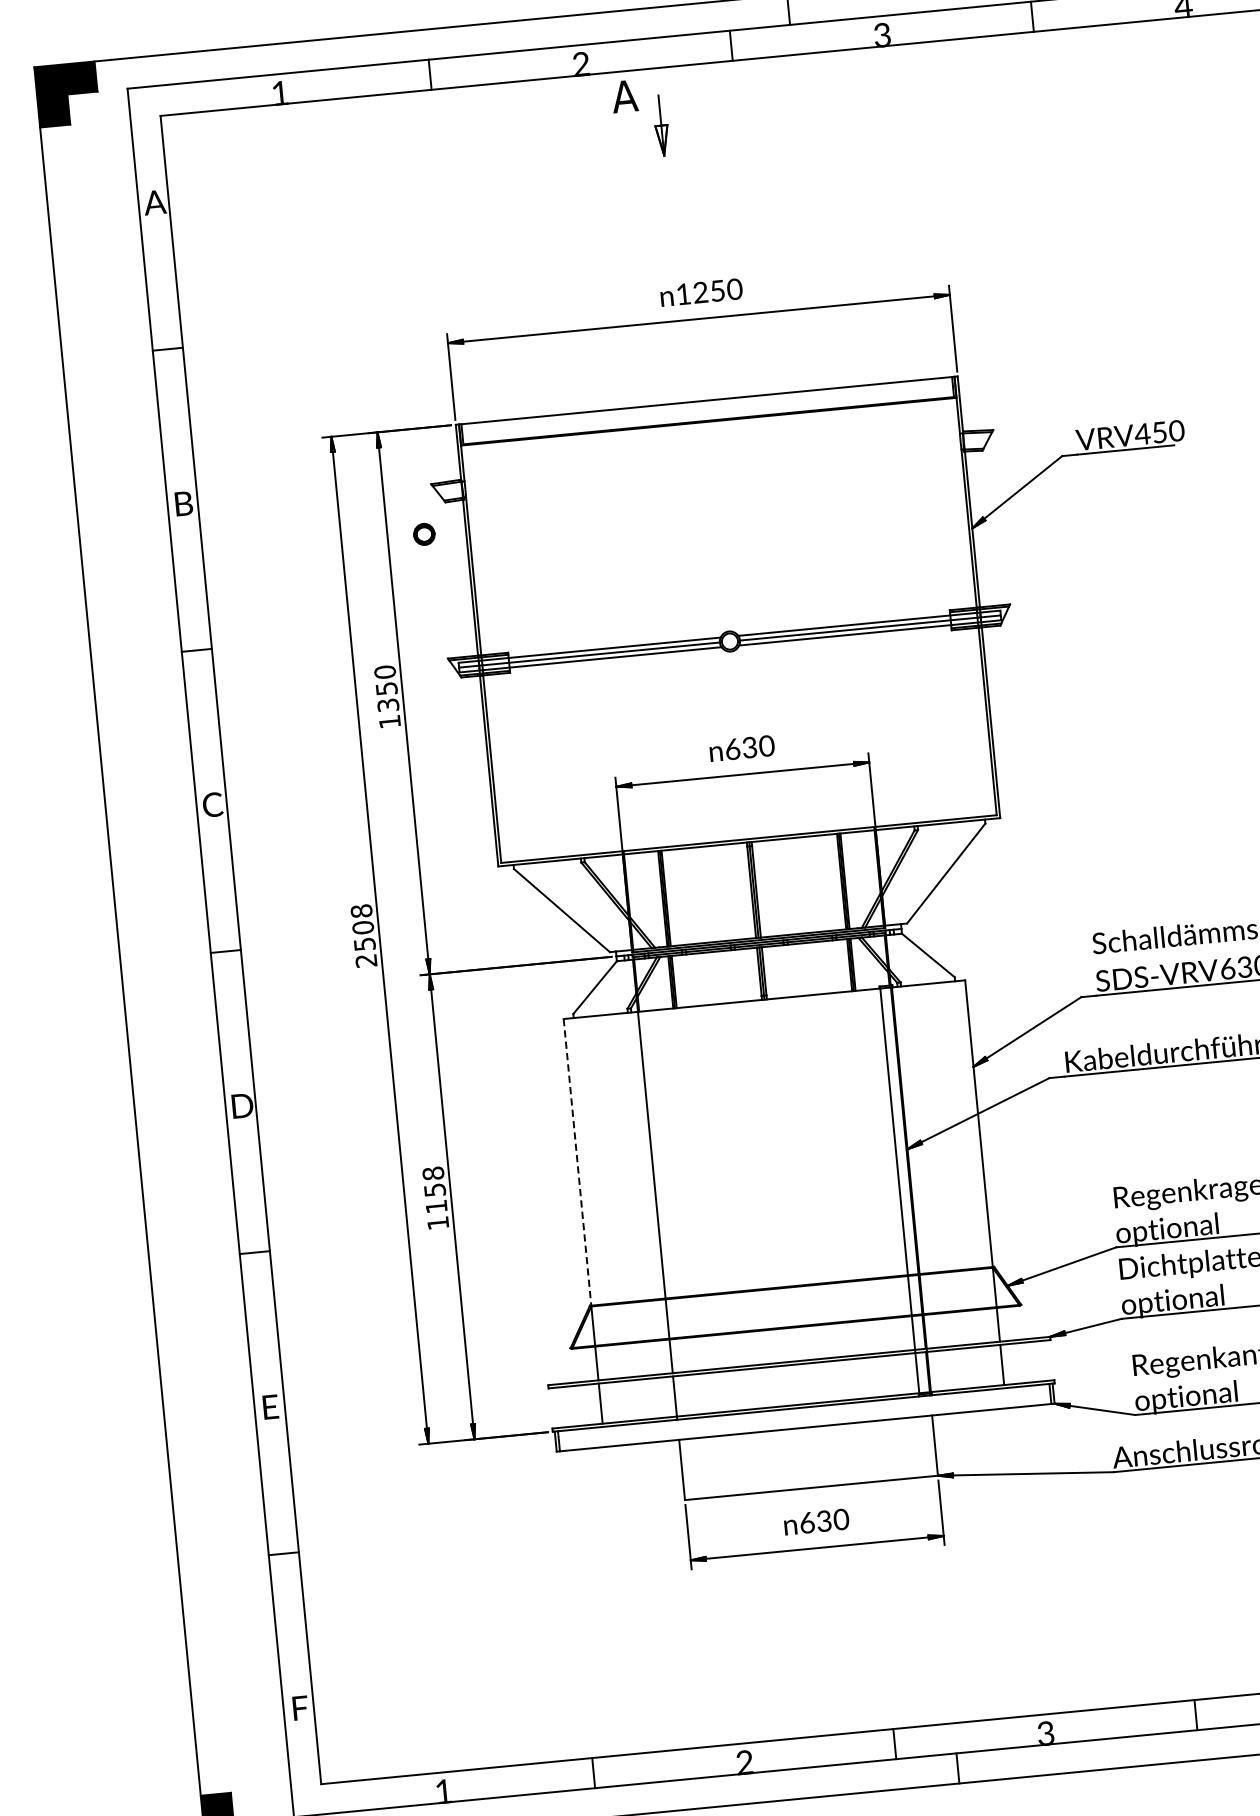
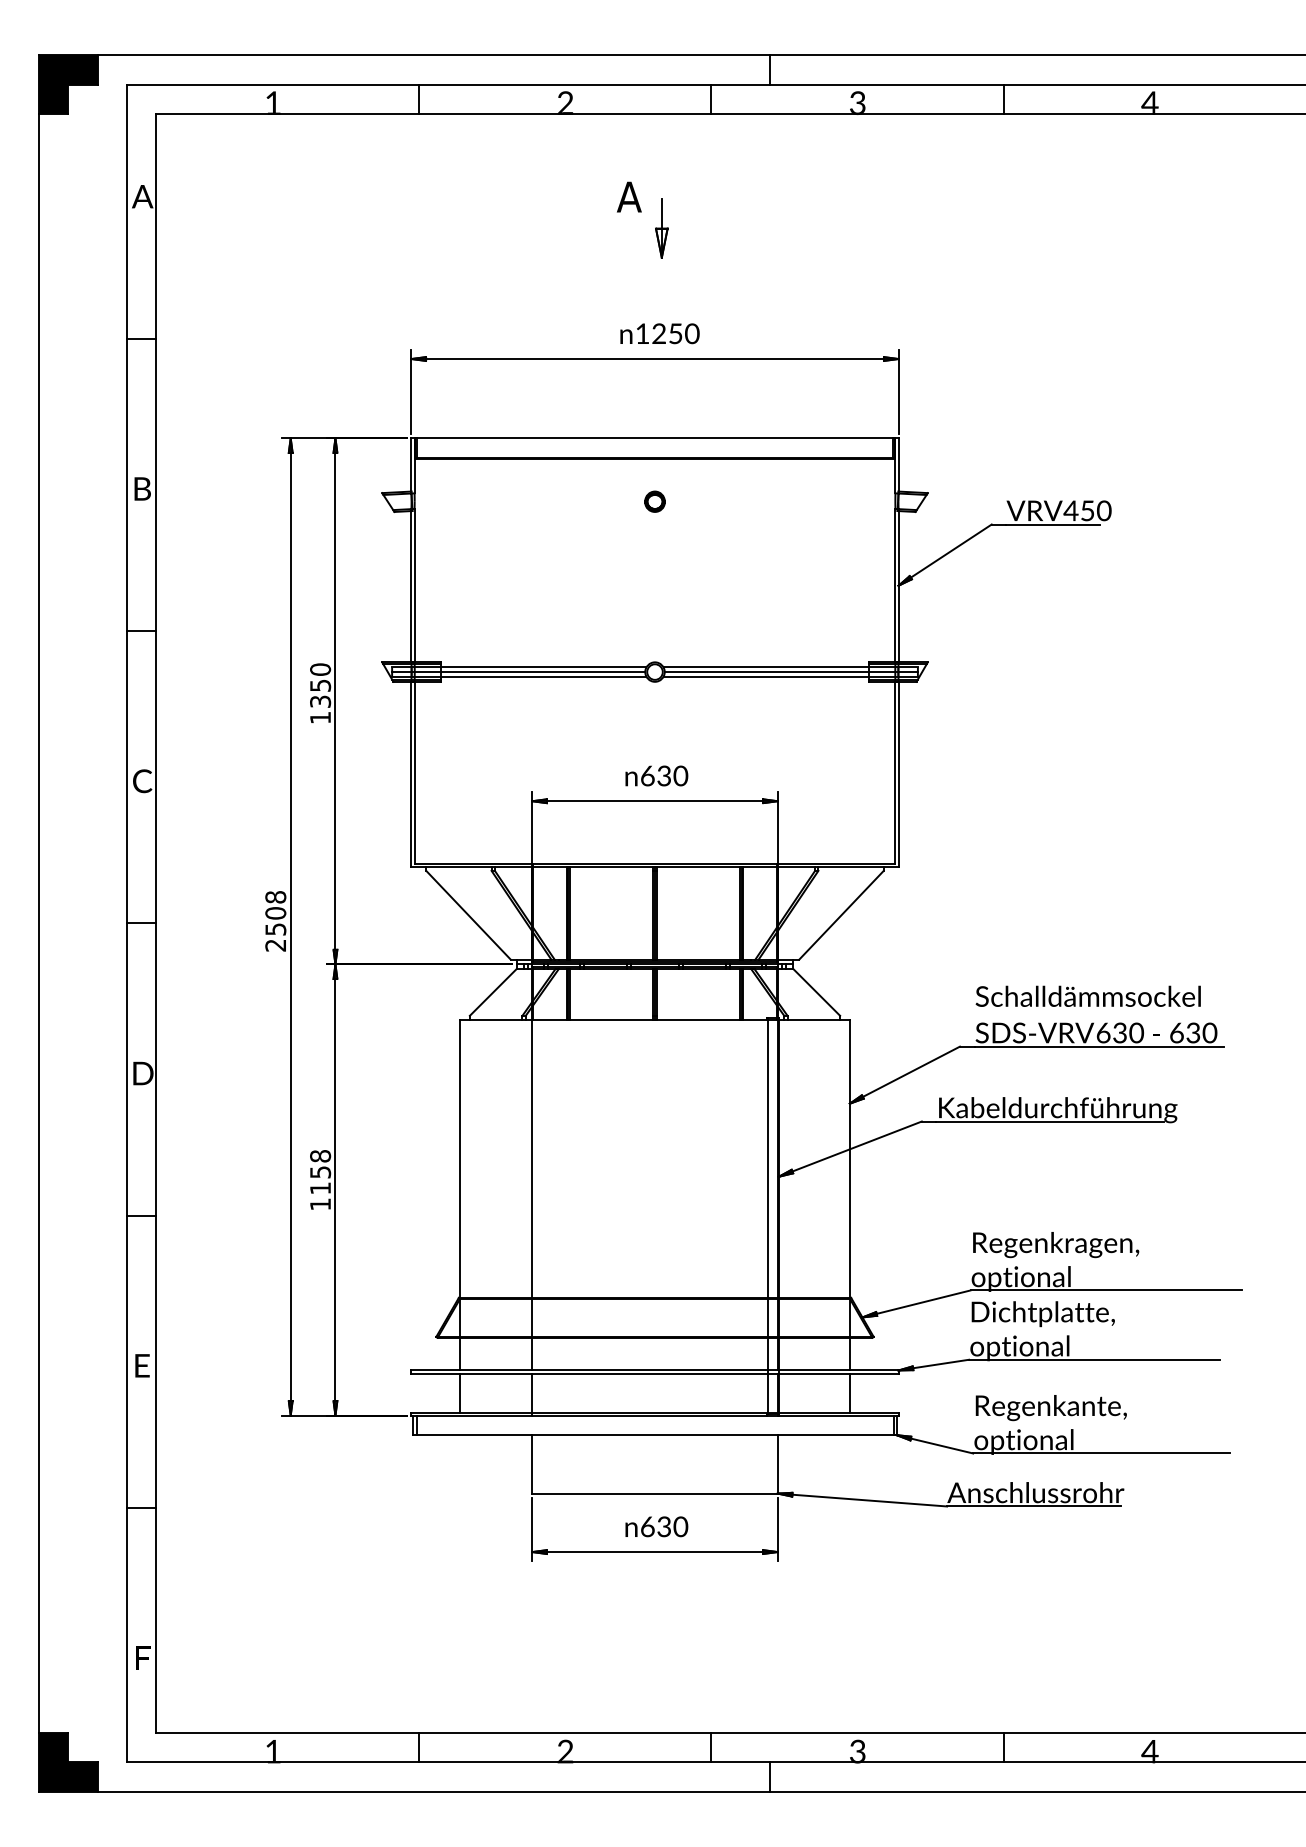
part: (638, 111) -> (641, 212), moved
part: (423, 534) -> (654, 501), moved
line: (577, 1162) -> (460, 1159), dashed -> solid

